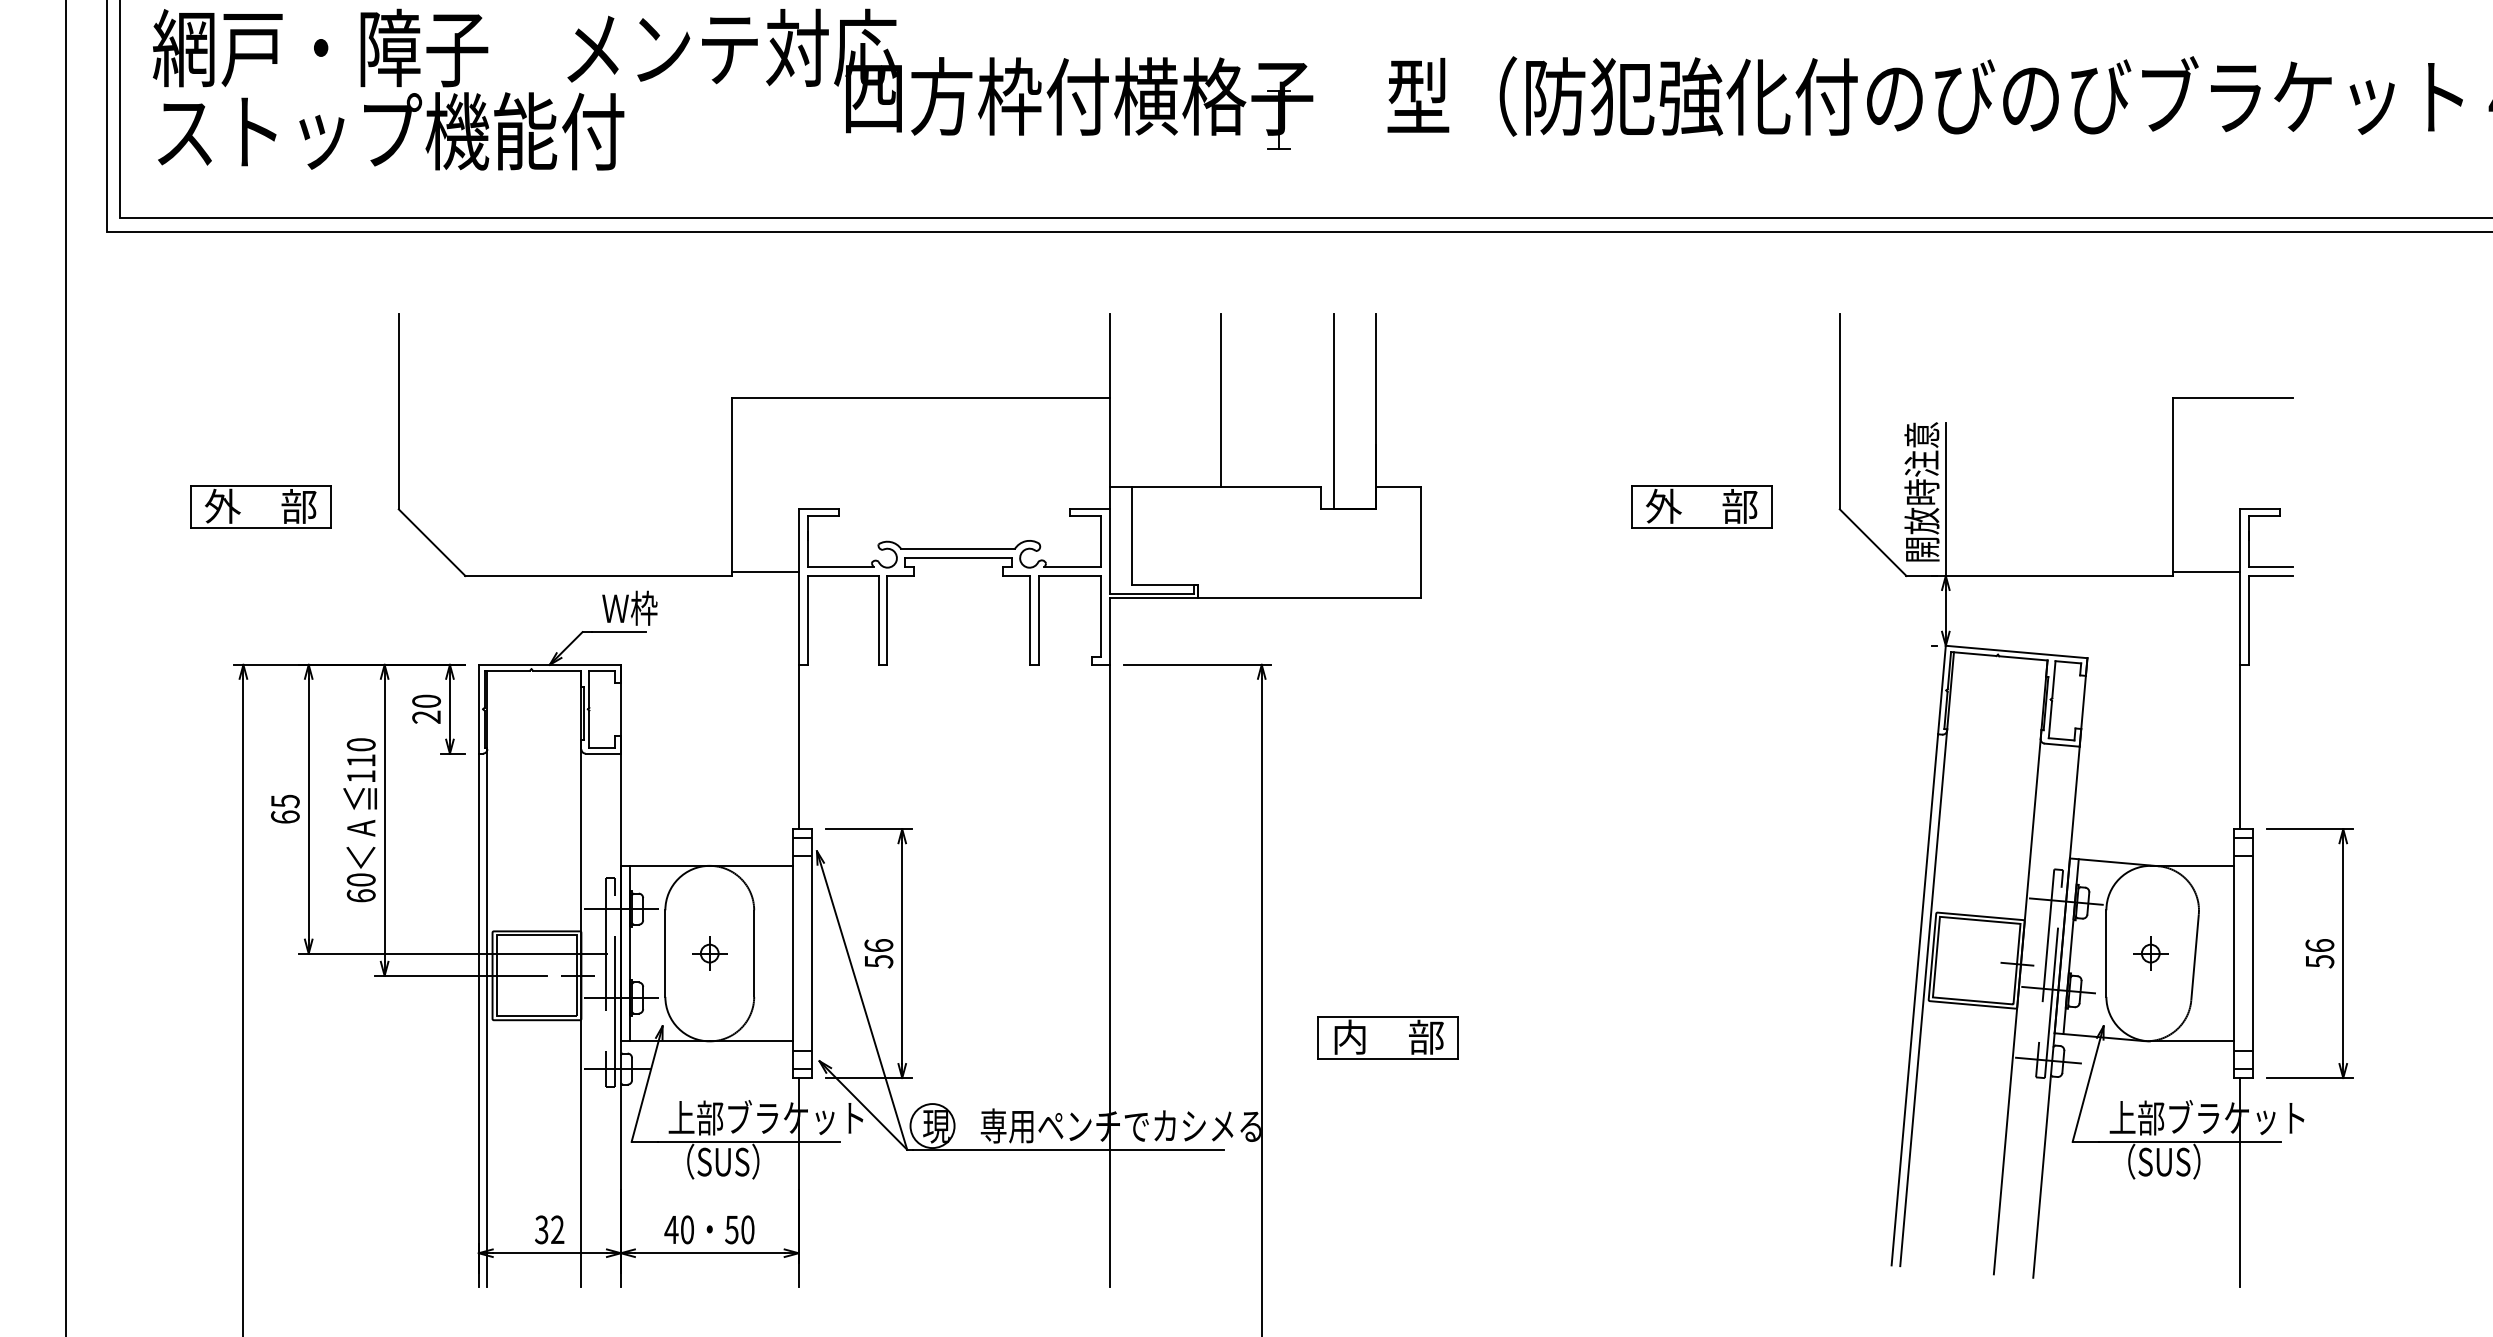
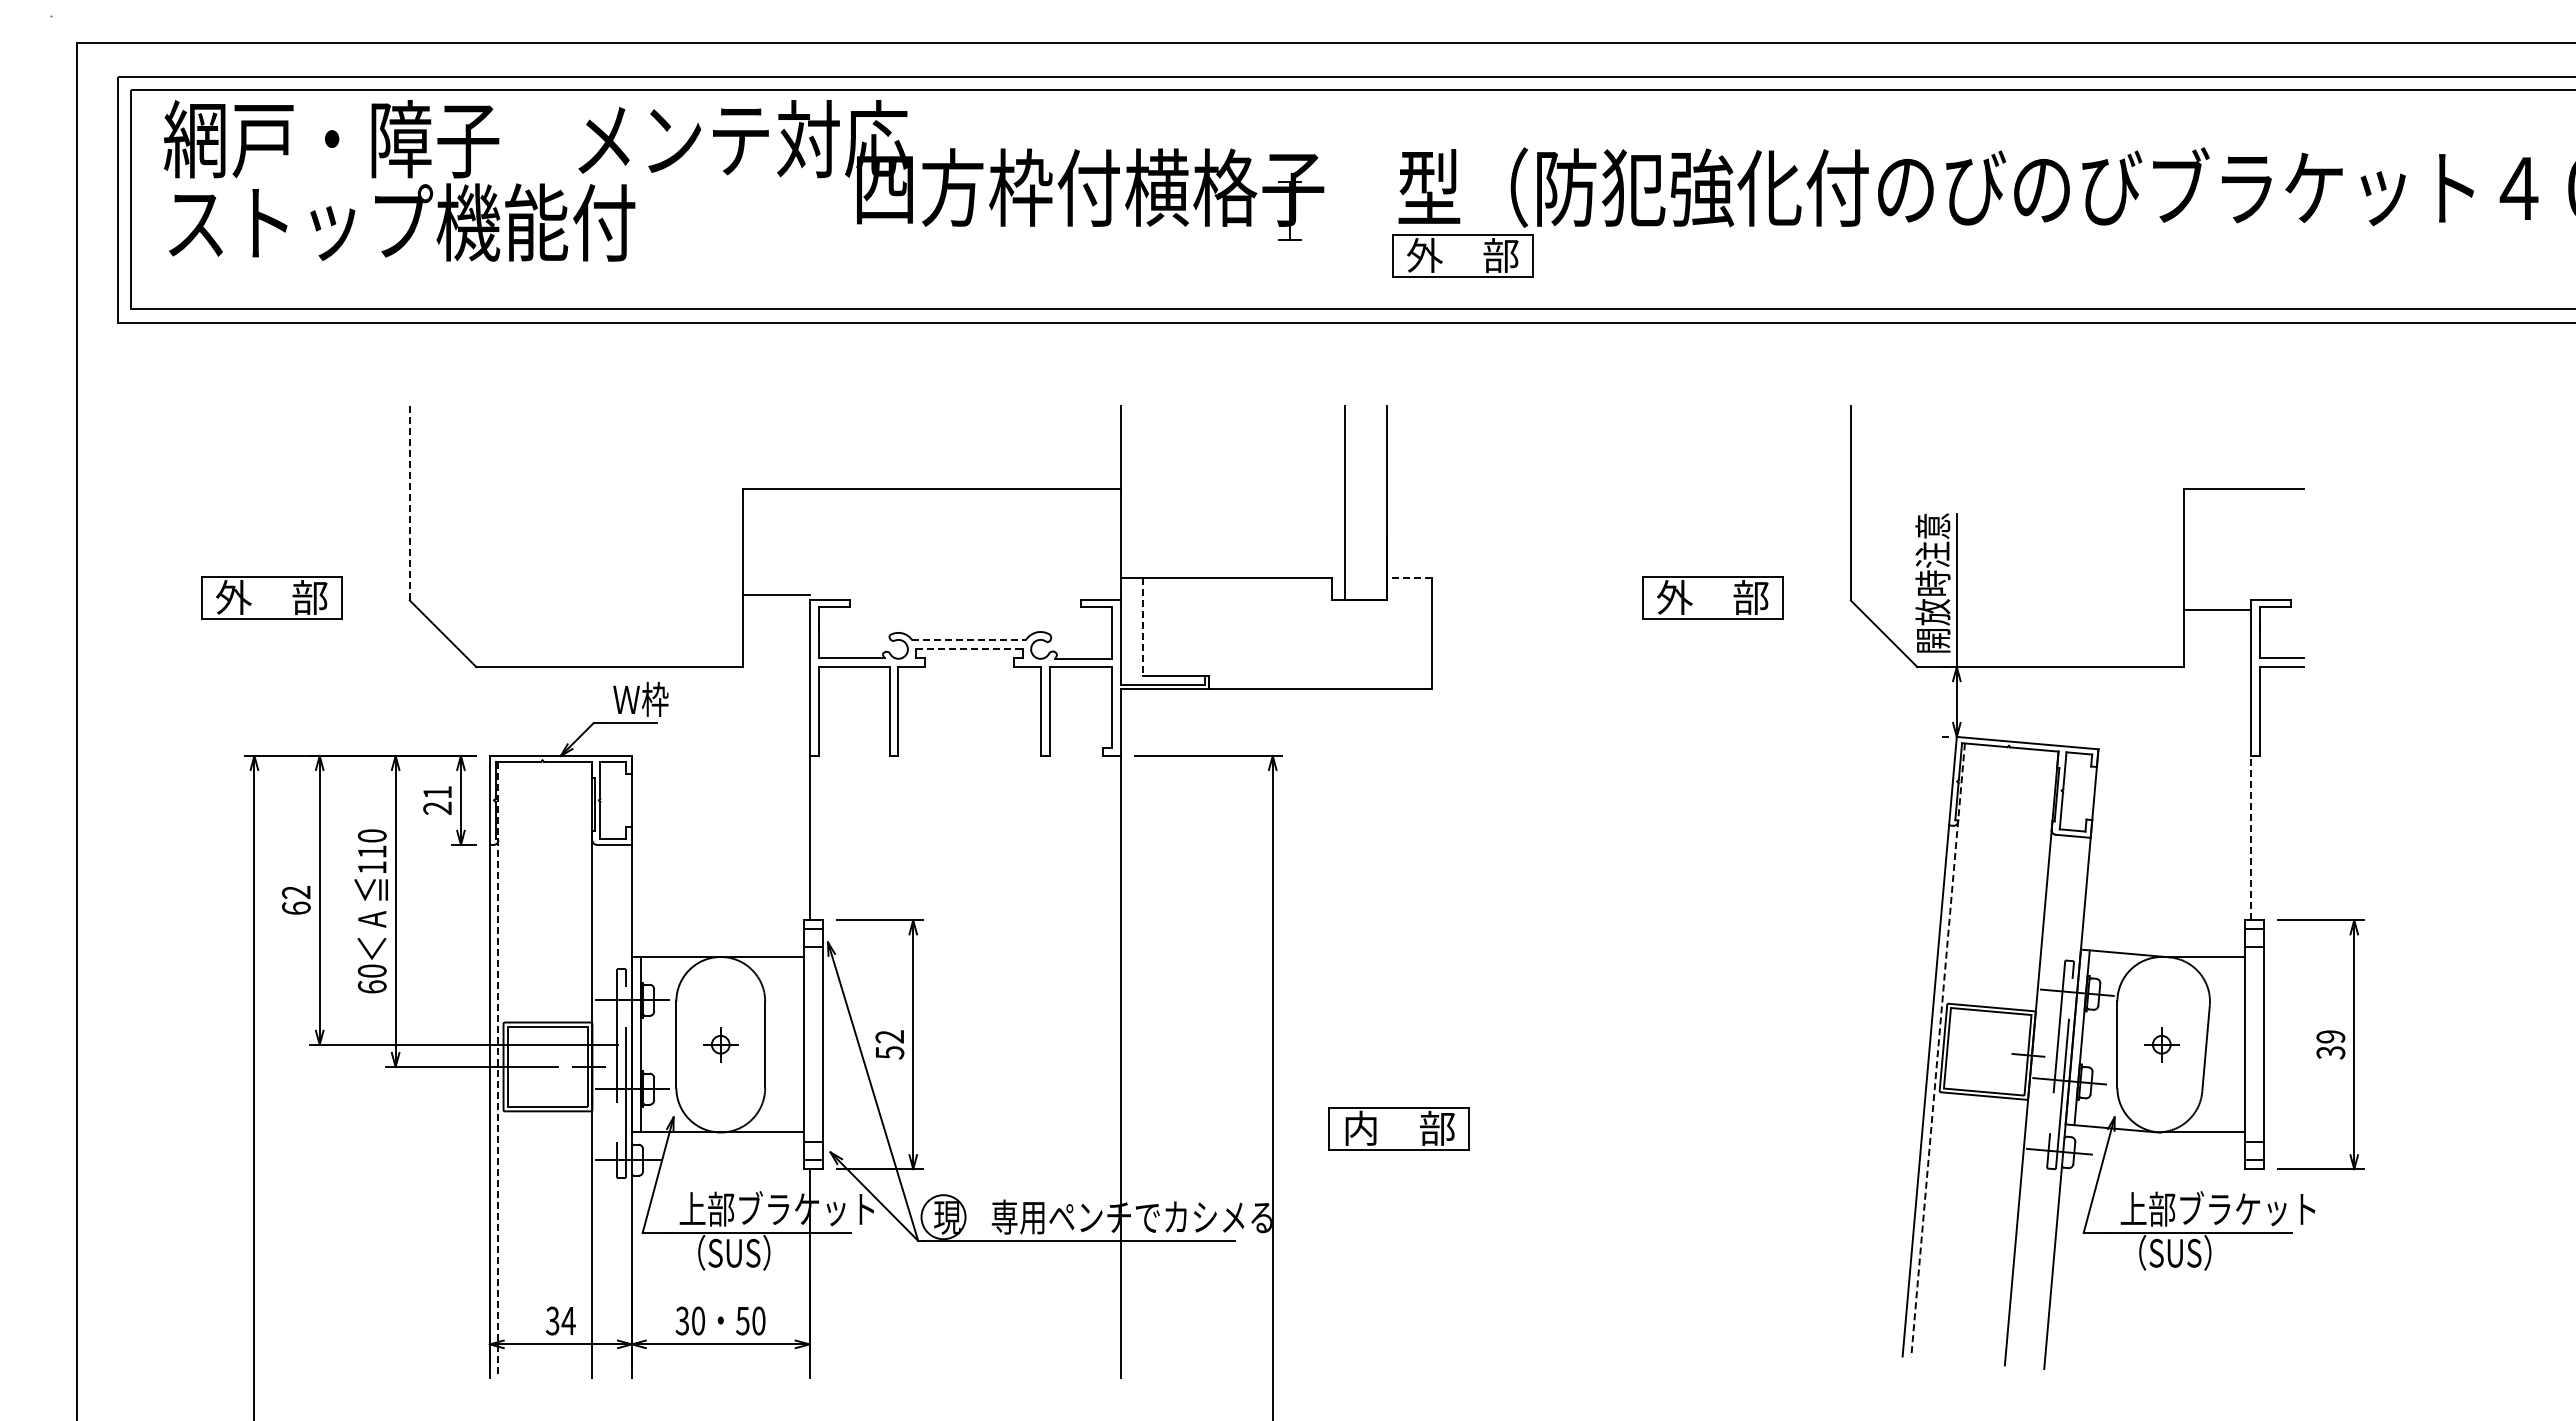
part: (1451, 164) -> (1462, 255), added
line: (1220, 400) -> (1231, 491), removed
line: (398, 411) -> (409, 502), solid -> dashed
line: (1397, 487) -> (1408, 578), solid -> dashed
line: (1131, 536) -> (1142, 627), solid -> dashed
line: (958, 549) -> (969, 640), solid -> dashed
line: (959, 558) -> (970, 649), solid -> dashed
line: (764, 571) -> (775, 594), moved
line: (2206, 571) -> (2217, 609), moved
text: (426, 701) -> (437, 792), 20 -> 21
line: (2239, 746) -> (2250, 837), solid -> dashed
text: (285, 801) -> (296, 892), 65 -> 62
text: (878, 945) -> (889, 1036), 56 -> 52
text: (2319, 953) -> (2330, 1044), 56 -> 39
line: (1927, 959) -> (1938, 1050), solid -> dashed
line: (487, 979) -> (498, 1070), solid -> dashed
line: (2239, 1182) -> (2250, 1273), removed
text: (557, 1229) -> (568, 1320), 32 -> 34
text: (671, 1229) -> (682, 1320), 40 -> 30

